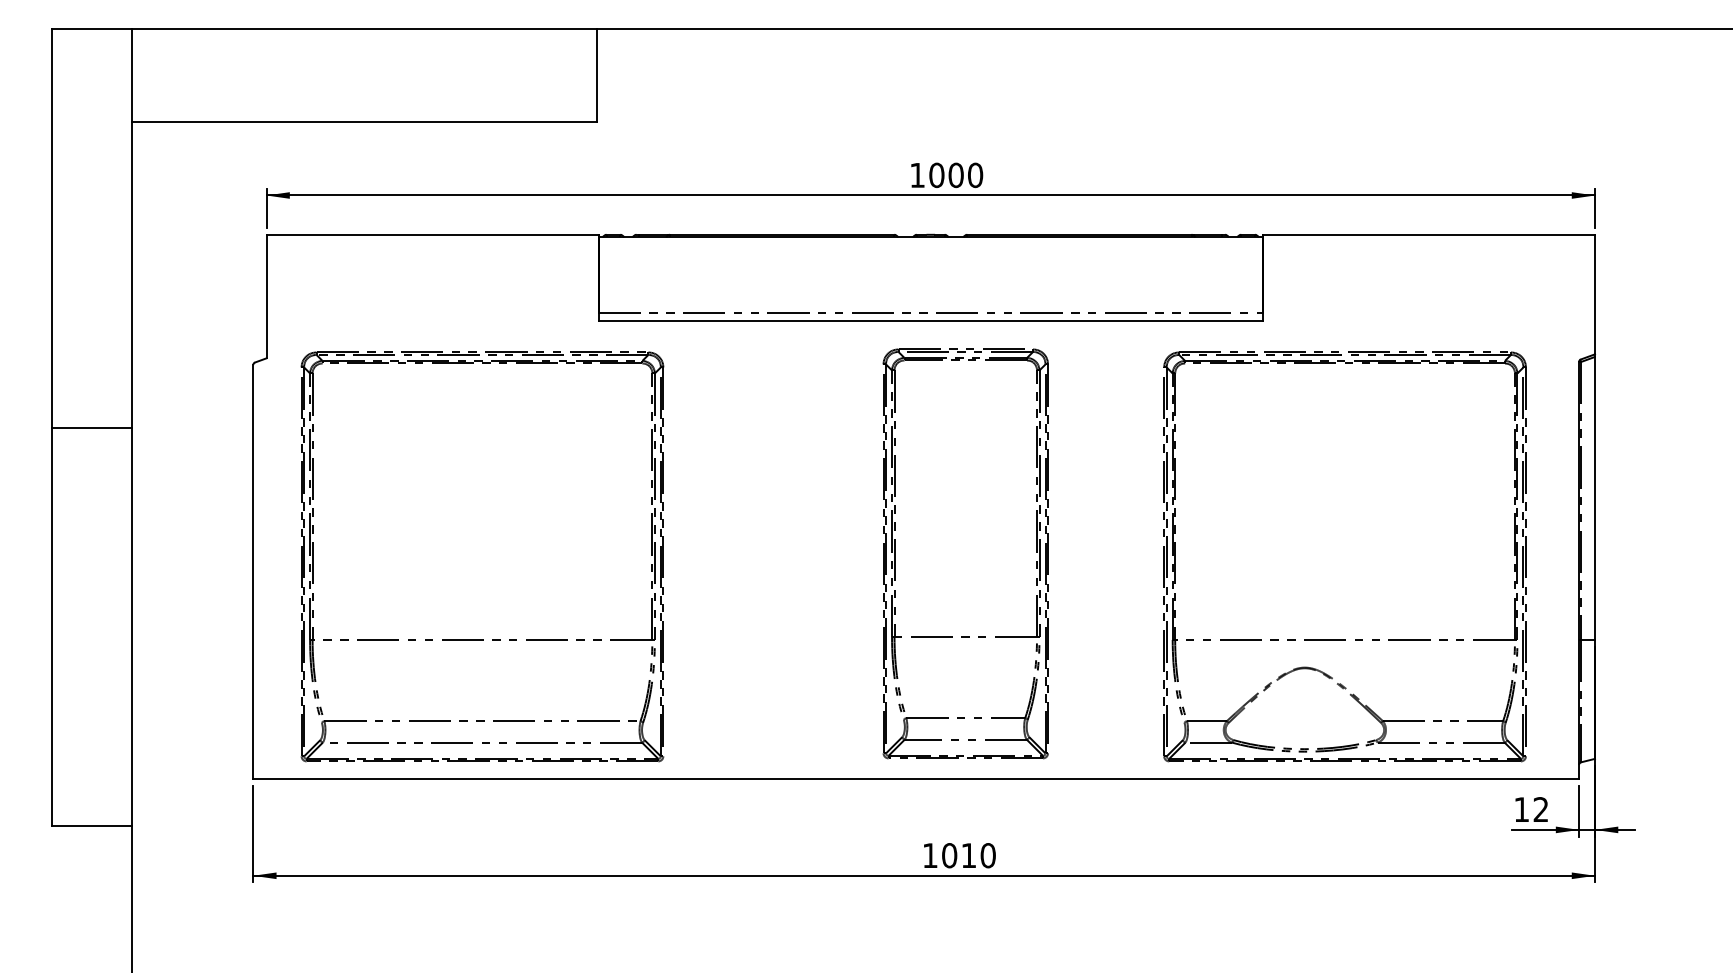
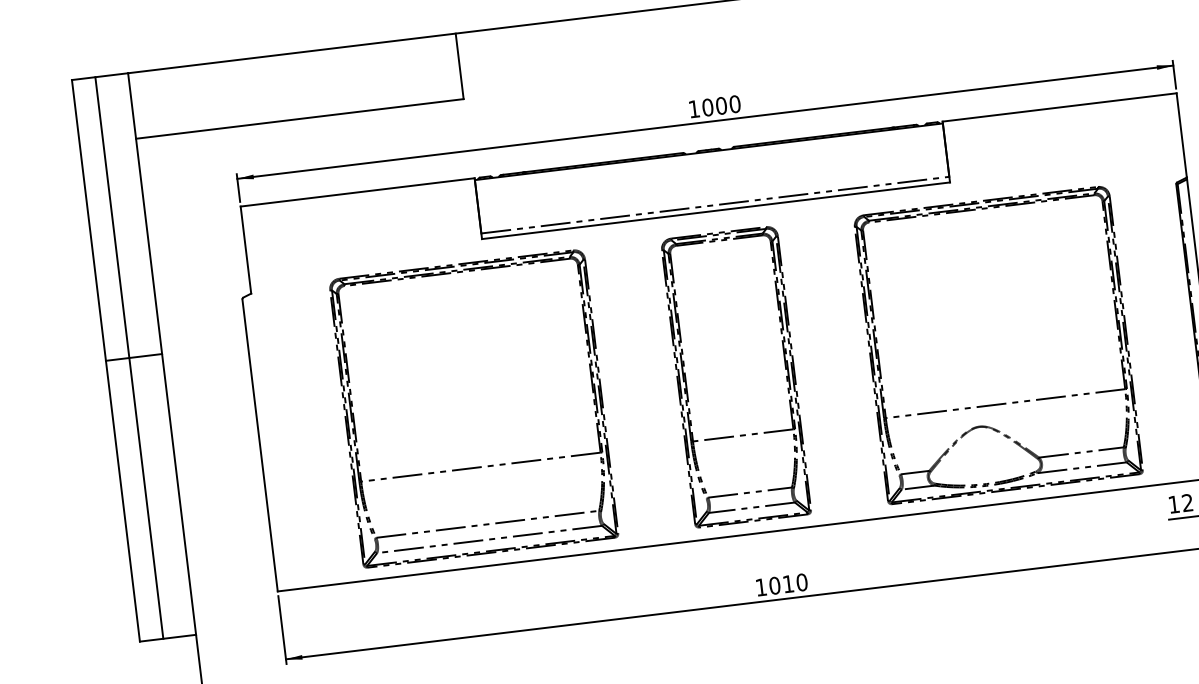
line: (85, 427) -> (129, 357), added
part: (895, 553) -> (686, 382), moved
part: (482, 639) -> (480, 466), moved
part: (1344, 639) -> (1005, 403), moved

